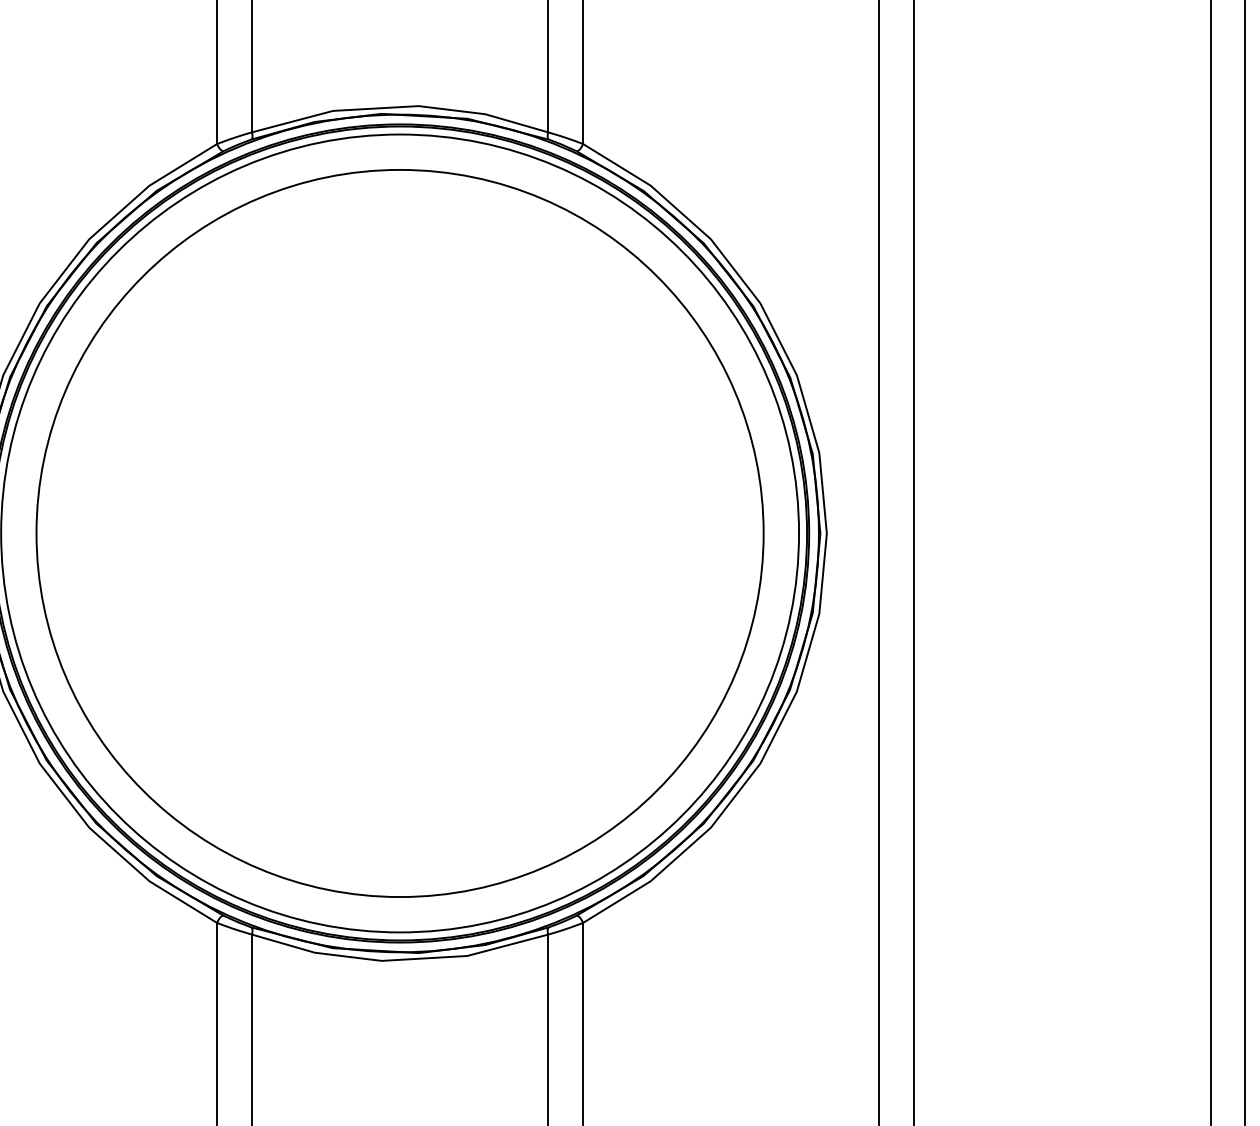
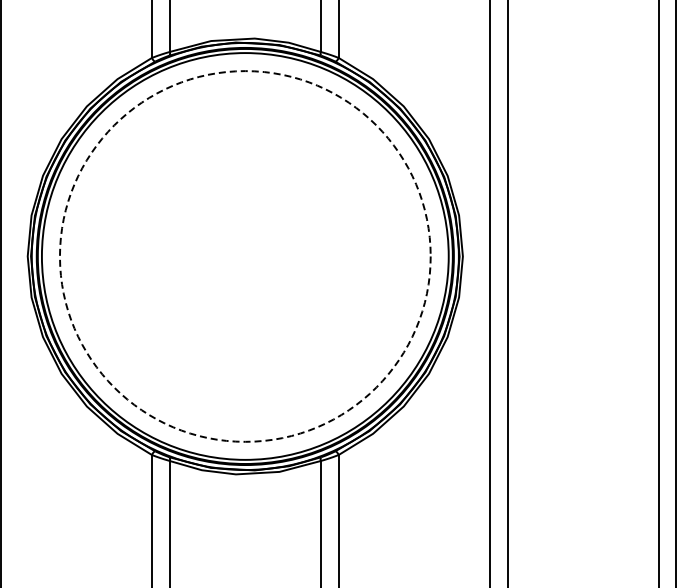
circle: (398, 533) -> (244, 256), solid -> dashed

